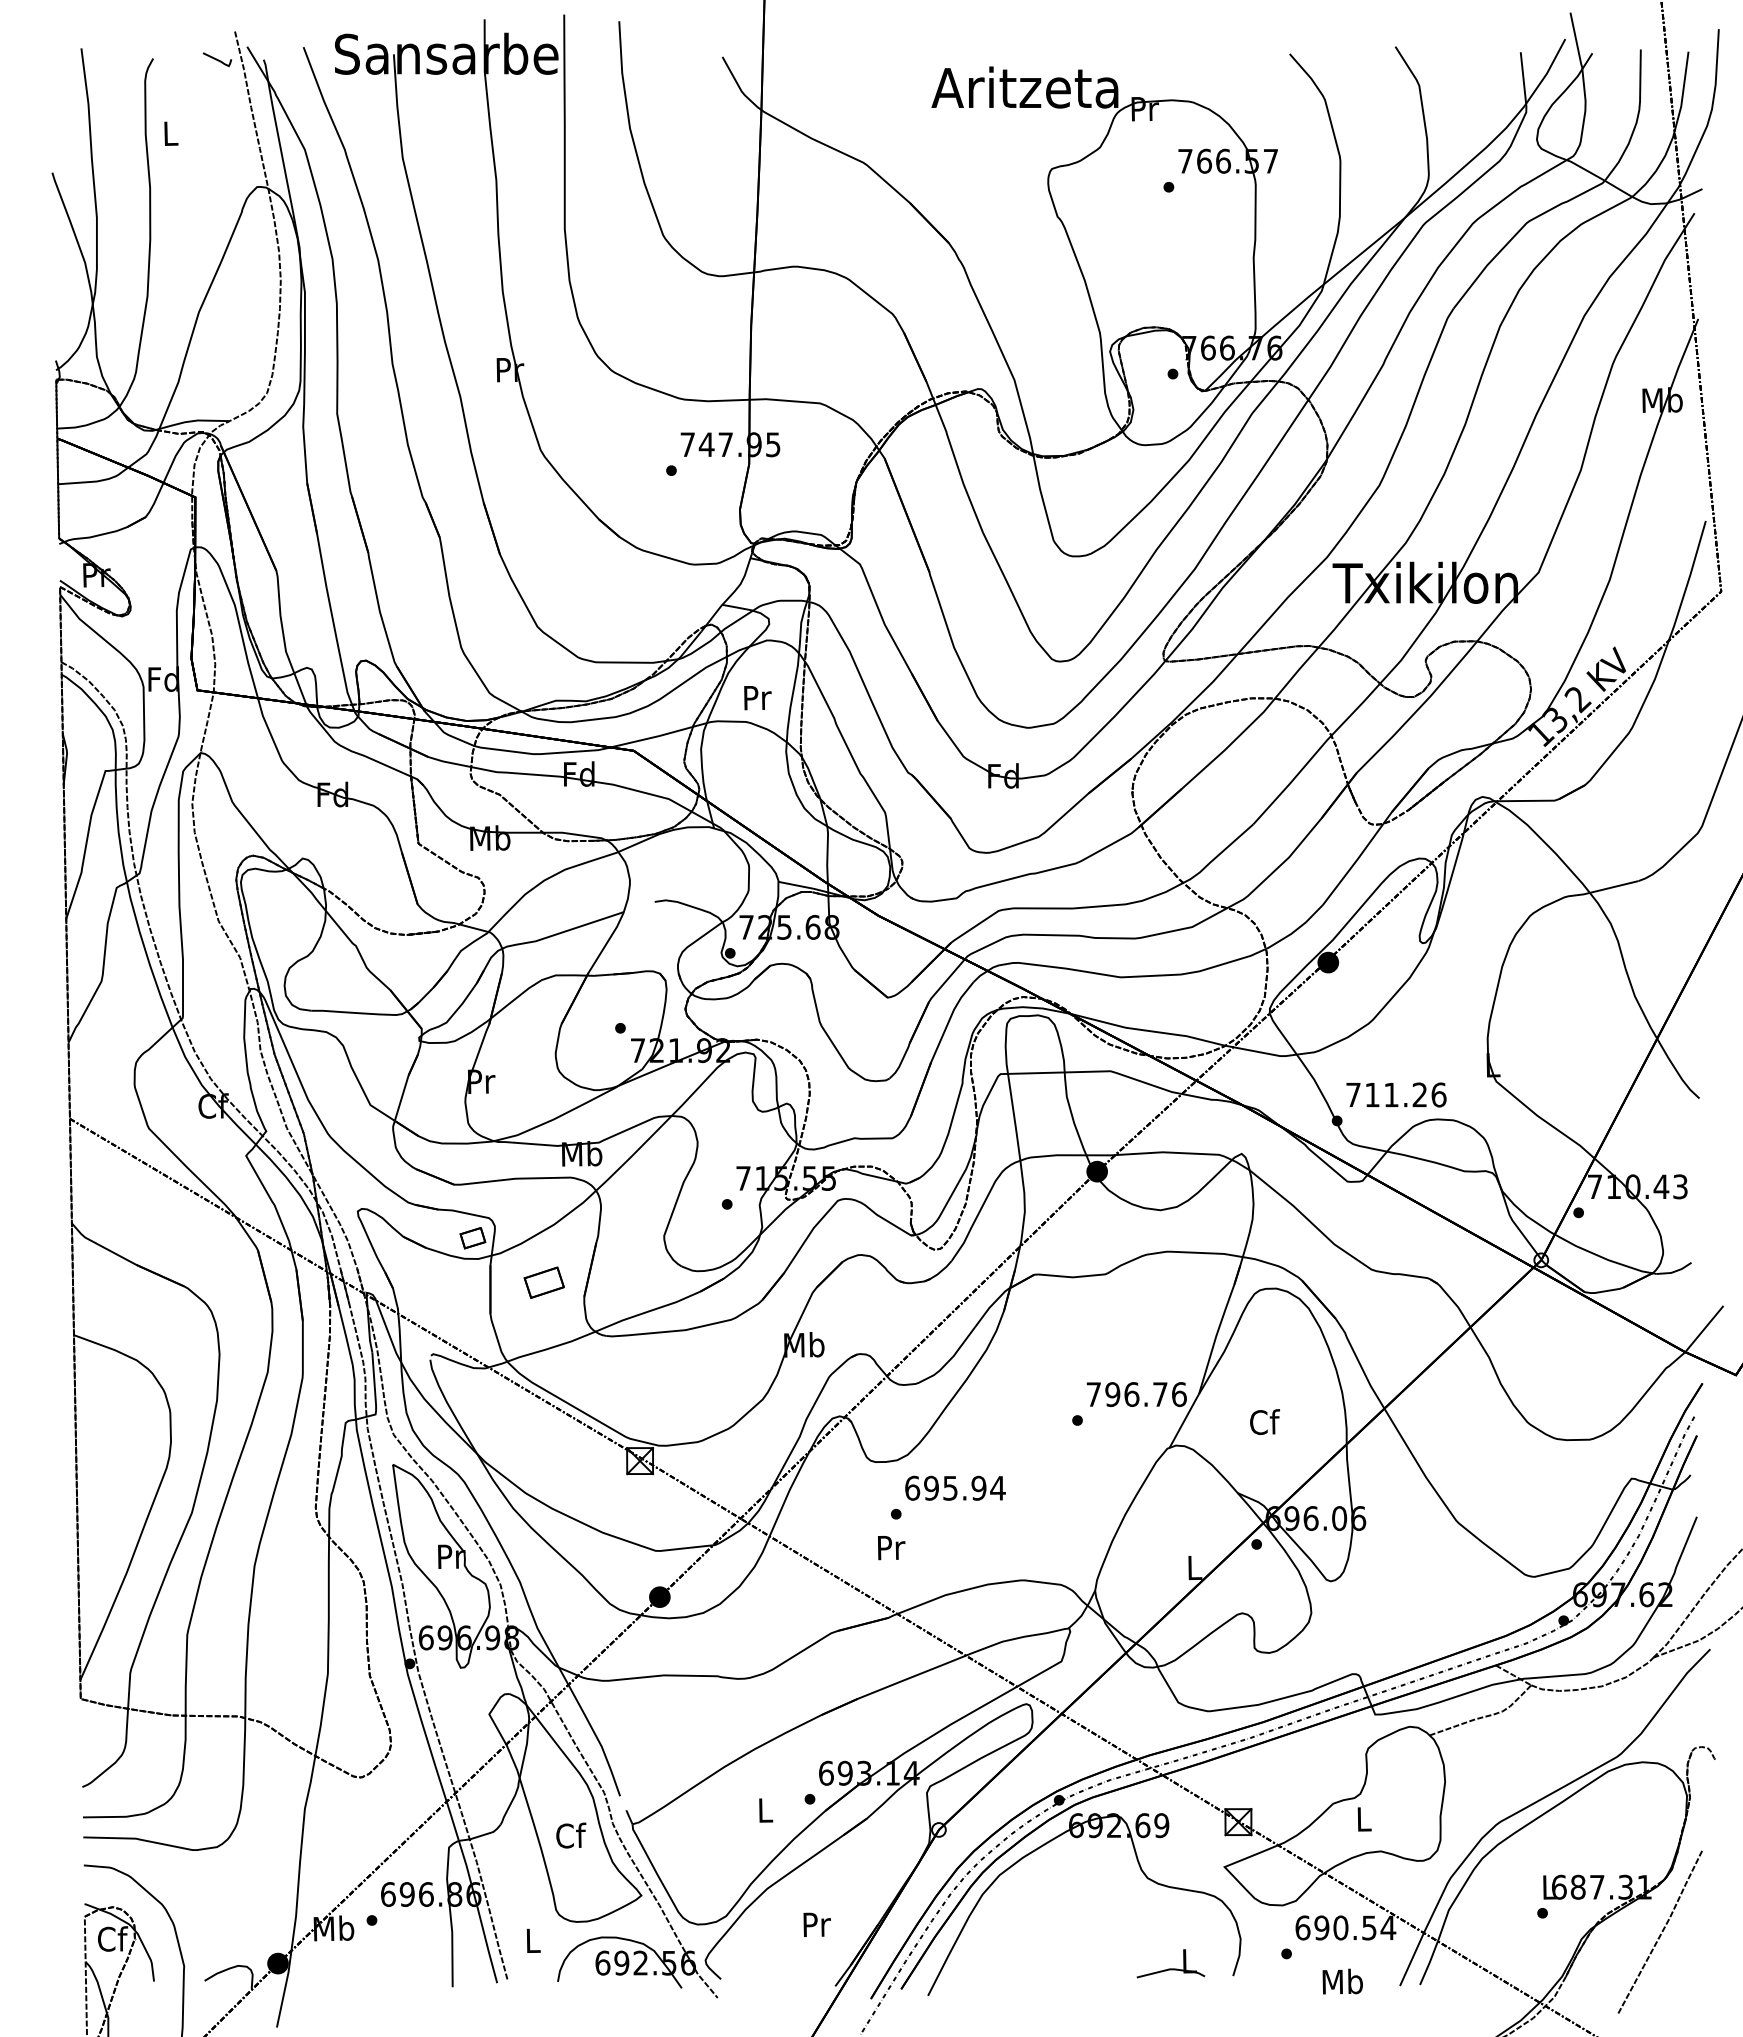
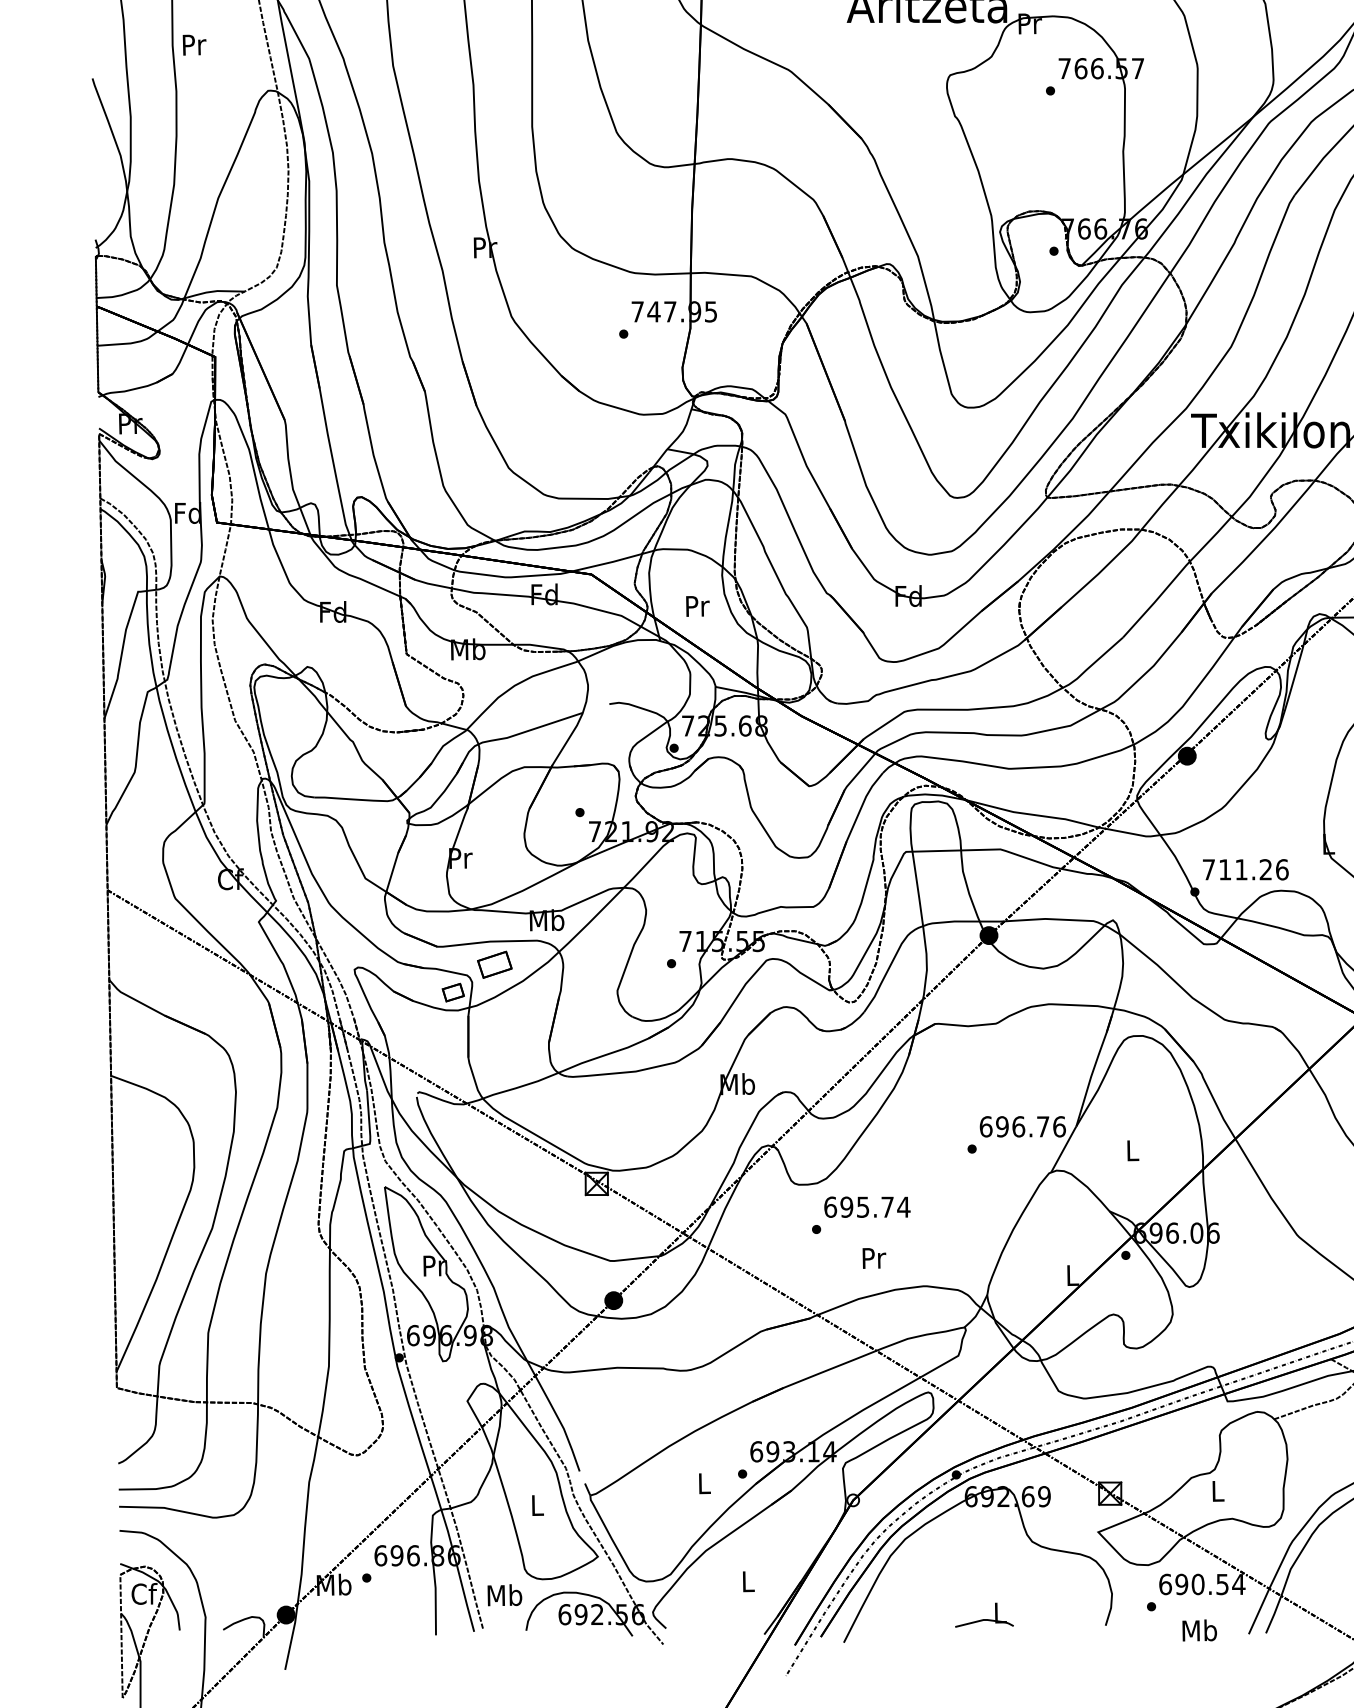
text: (171, 133) -> (194, 44), L -> Pr
text: (757, 698) -> (697, 606), moved
part: (543, 1282) -> (494, 964), moved
text: (1093, 1394) -> (985, 1126), 796.76 -> 696.76
text: (1264, 1422) -> (1132, 1150), Cf -> L
text: (978, 1487) -> (887, 1206), 695.94 -> 695.74
text: (891, 1548) -> (874, 1258), moved
text: (571, 1835) -> (537, 1505), Cf -> L
text: (816, 1924) -> (748, 1581), Pr -> L
text: (532, 1940) -> (504, 1595), L -> Mb
part: (1170, 1963) -> (984, 1614), moved

